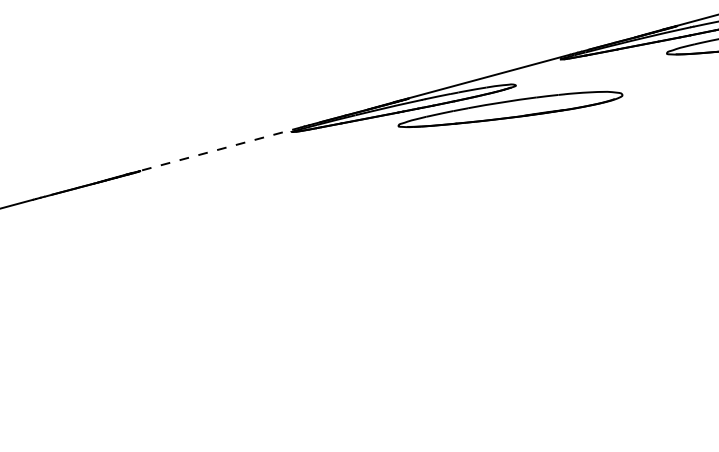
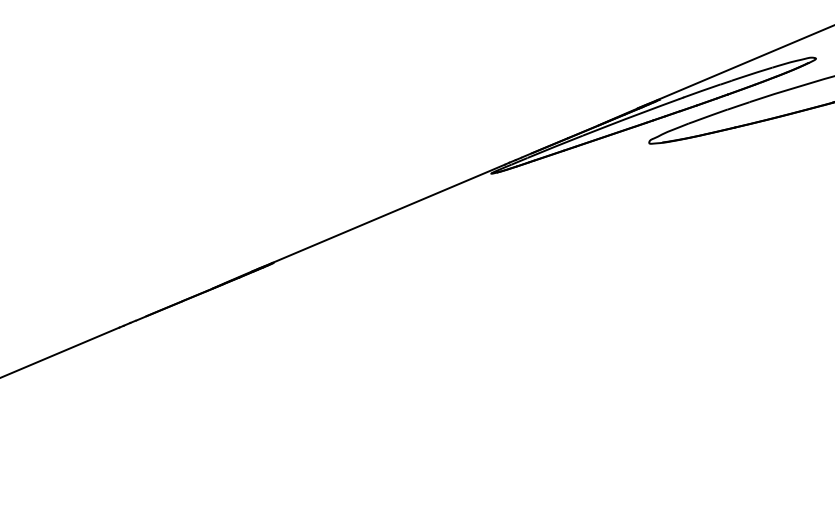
line: (212, 151) -> (377, 218), dashed -> solid

